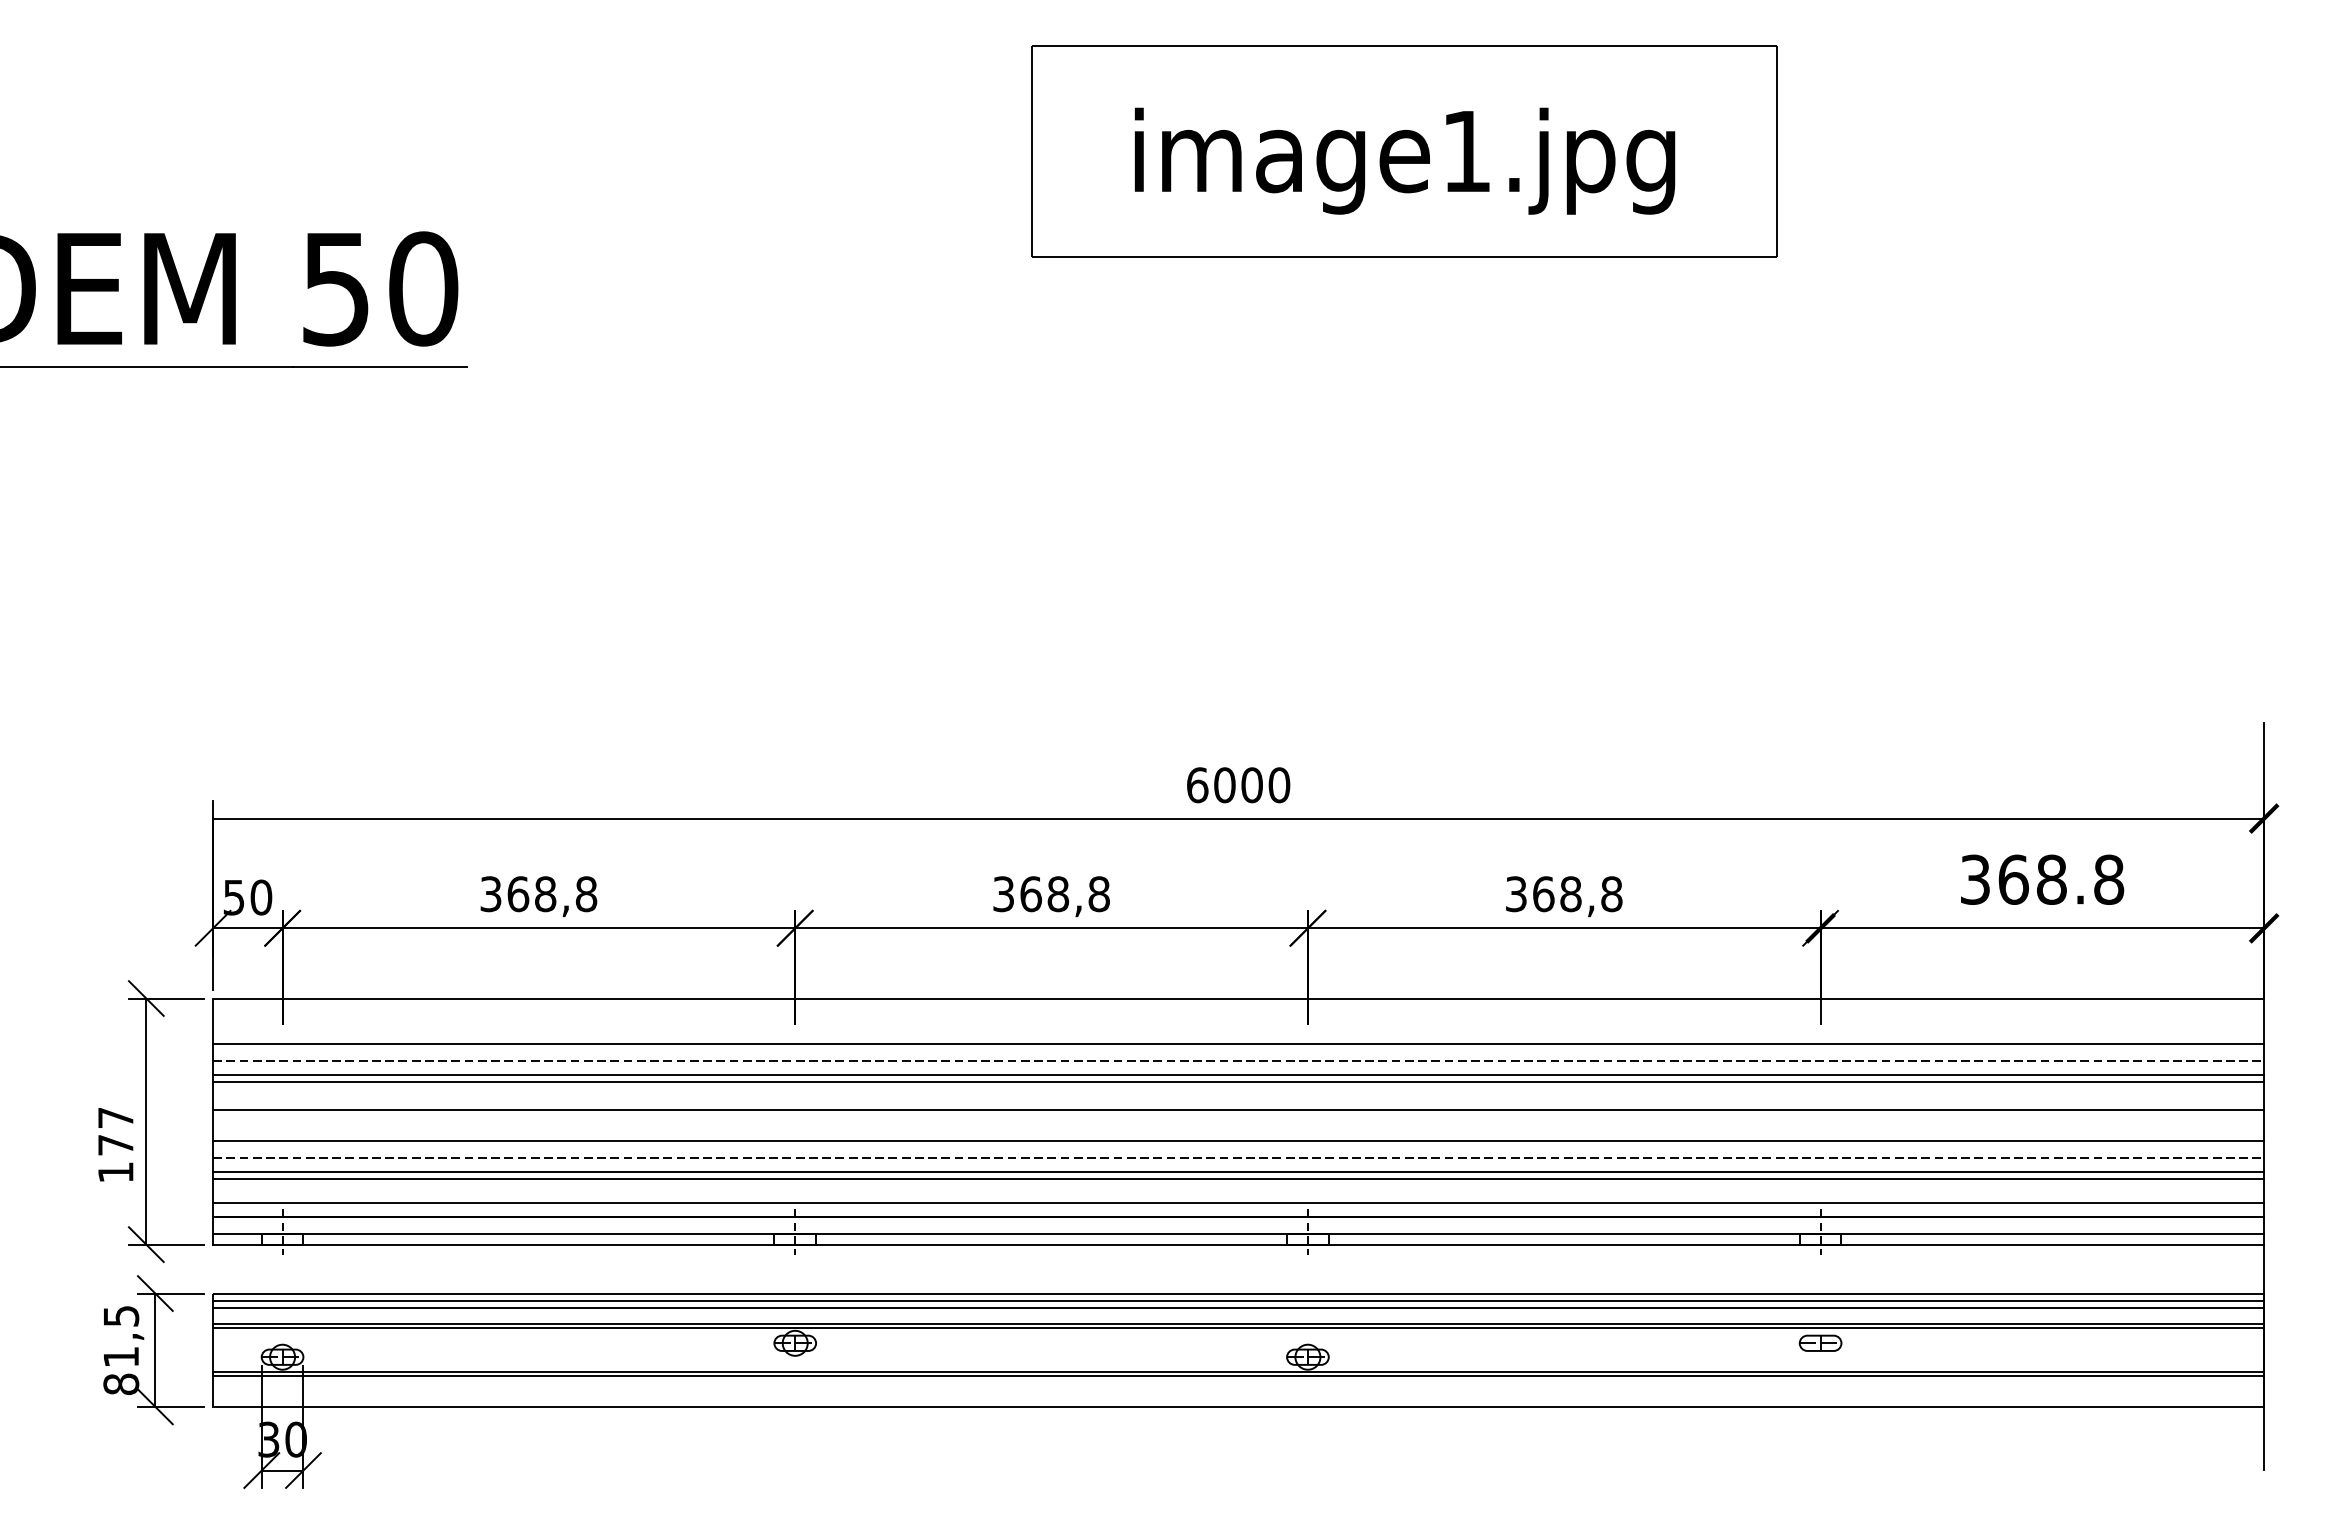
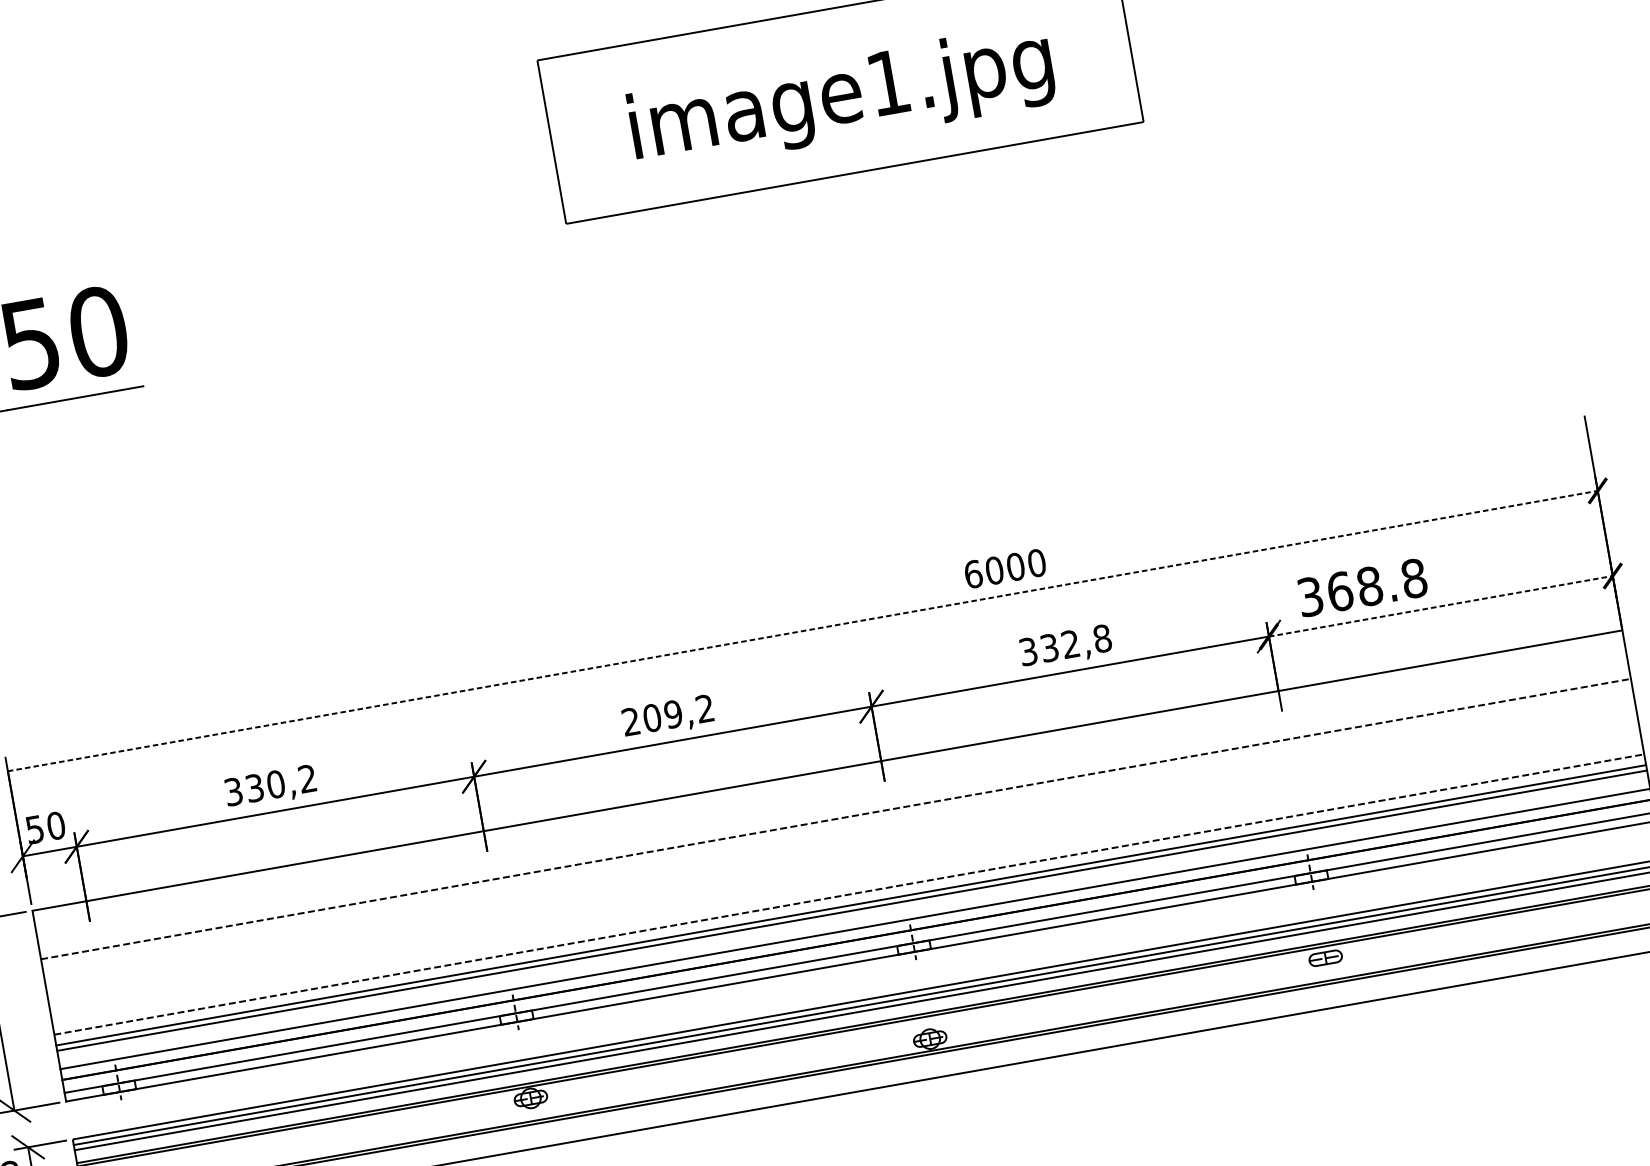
text: (1238, 785) -> (1005, 568), moved
line: (1238, 818) -> (802, 631), solid -> dashed
text: (2042, 879) -> (1362, 587), moved
text: (552, 894) -> (281, 783), 368,8 -> 330,2
text: (1051, 894) -> (668, 715), 368,8 -> 209,2
text: (1557, 894) -> (1060, 646), 368,8 -> 332,8
line: (2042, 928) -> (1441, 606), solid -> dashed
line: (1238, 1043) -> (833, 805), removed
line: (1238, 1075) -> (837, 830), removed
line: (1238, 1081) -> (838, 834), removed
line: (1238, 1109) -> (842, 856), removed
line: (1238, 1141) -> (846, 881), removed

